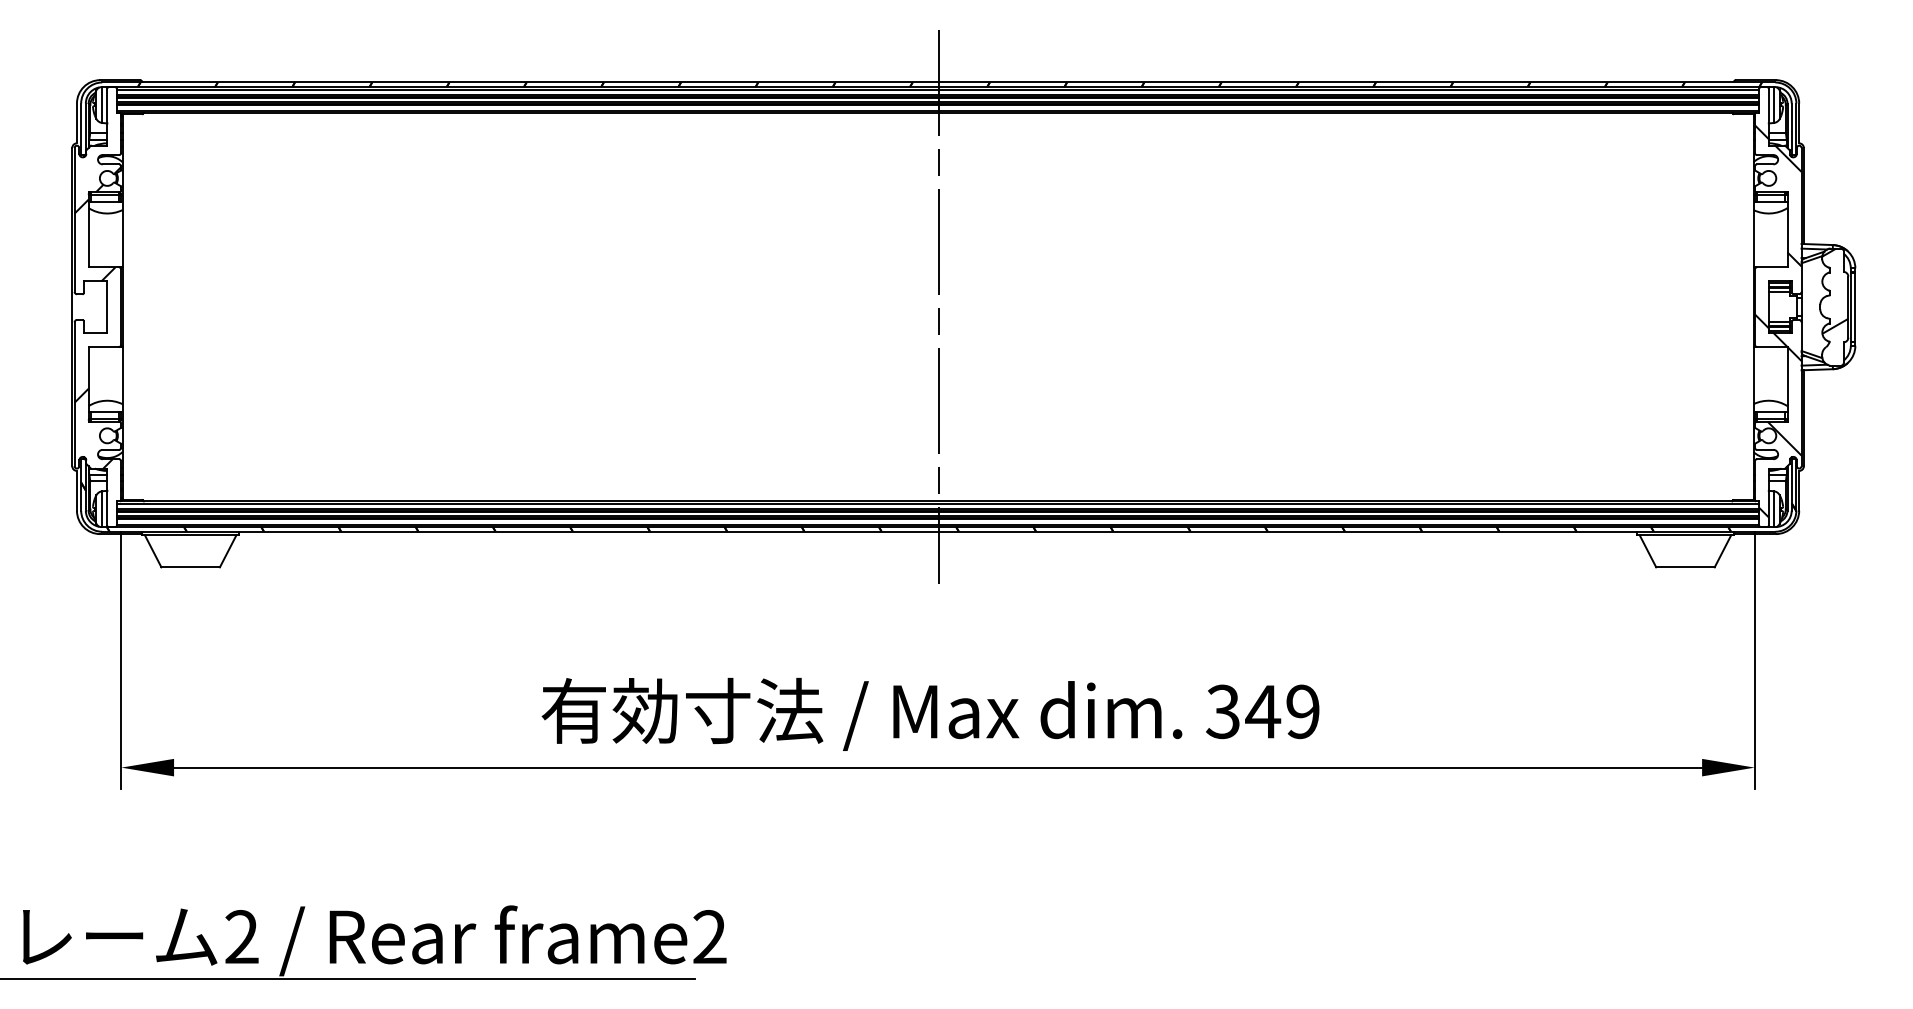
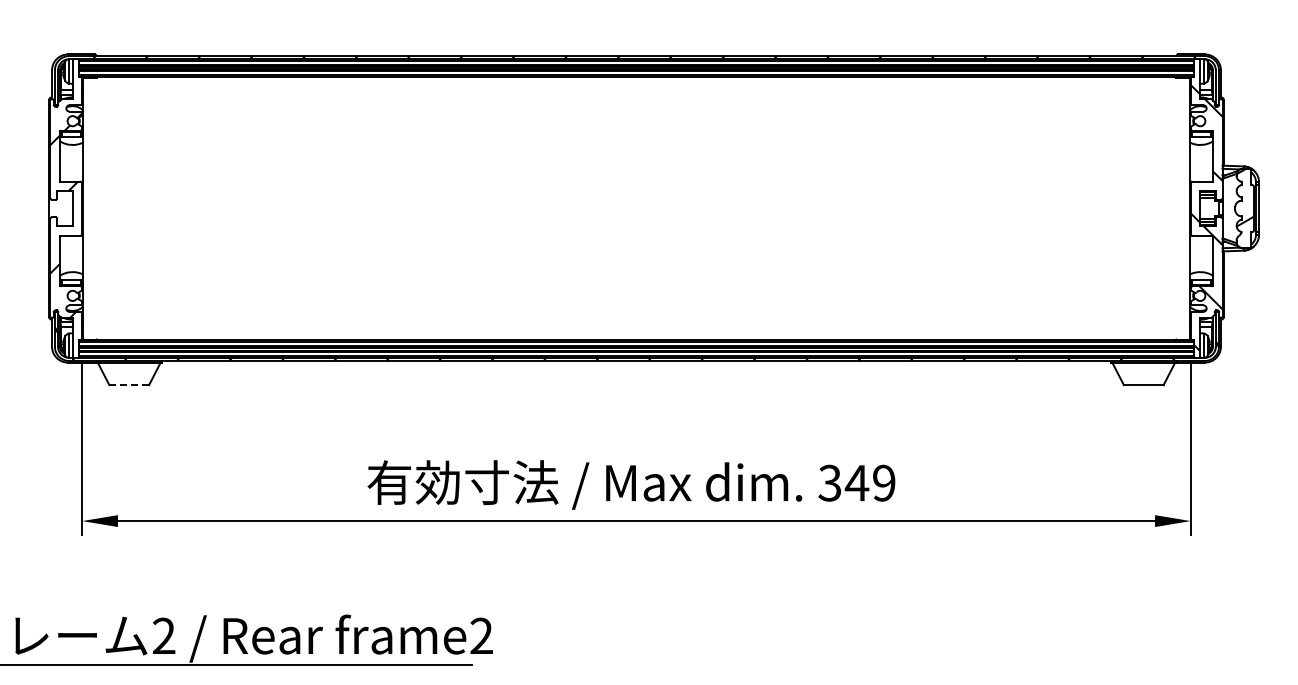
line: (938, 307) -> (636, 208), removed
line: (191, 567) -> (129, 385), solid -> dashed

